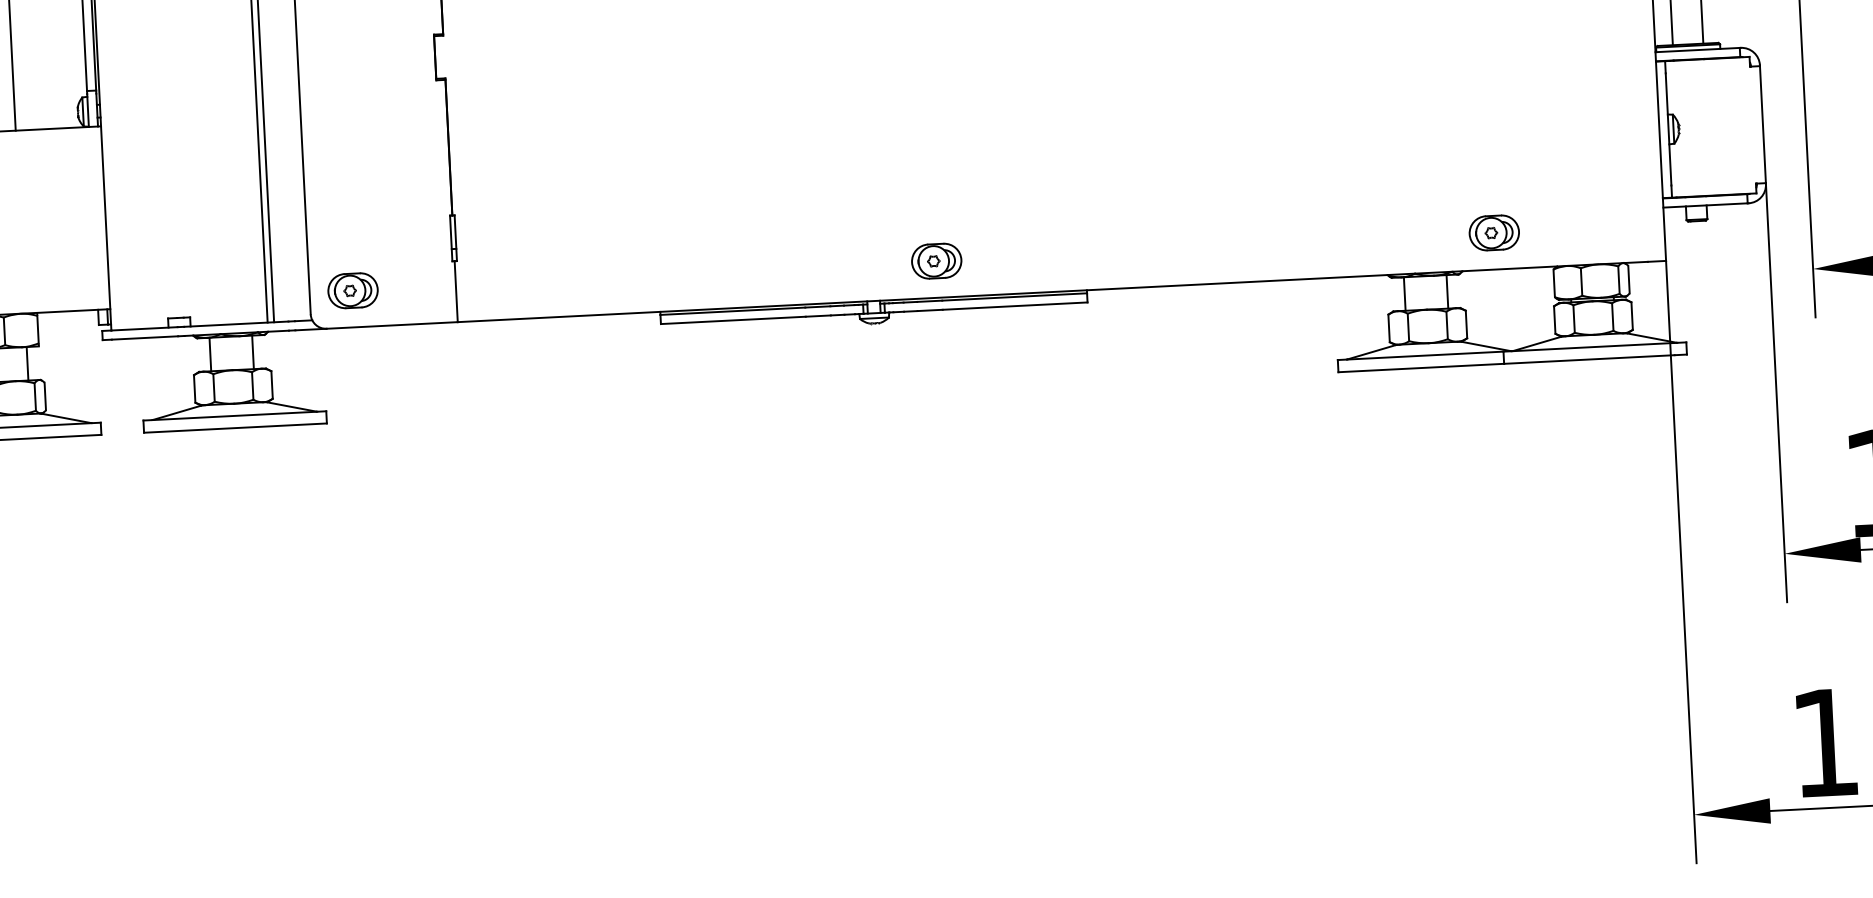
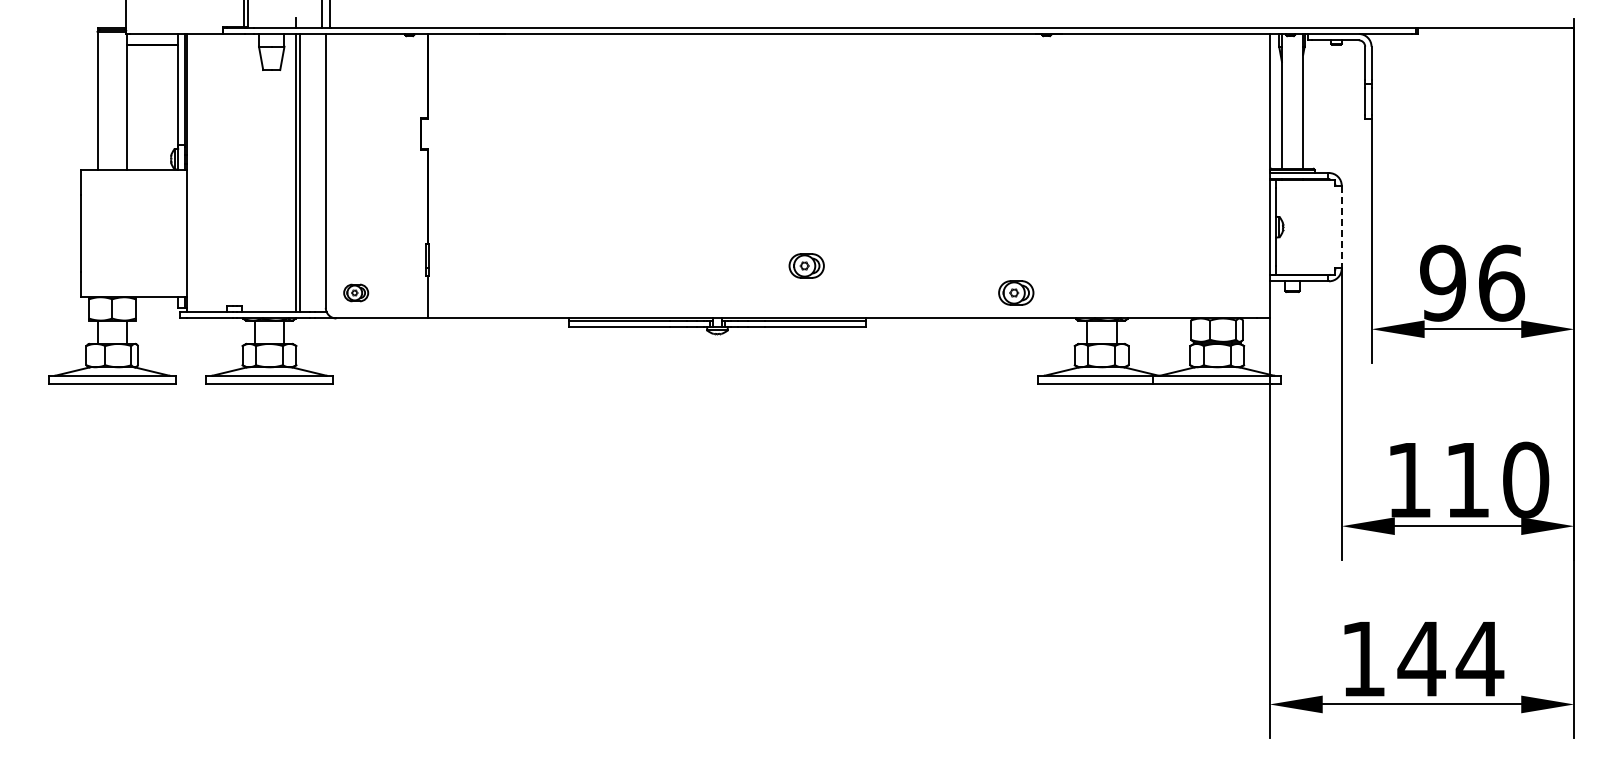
line: (1762, 125) -> (1341, 227), solid -> dashed
part: (1494, 232) -> (1016, 292), moved
part: (936, 260) -> (806, 265), moved
part: (353, 290) -> (356, 292), size x0.7

